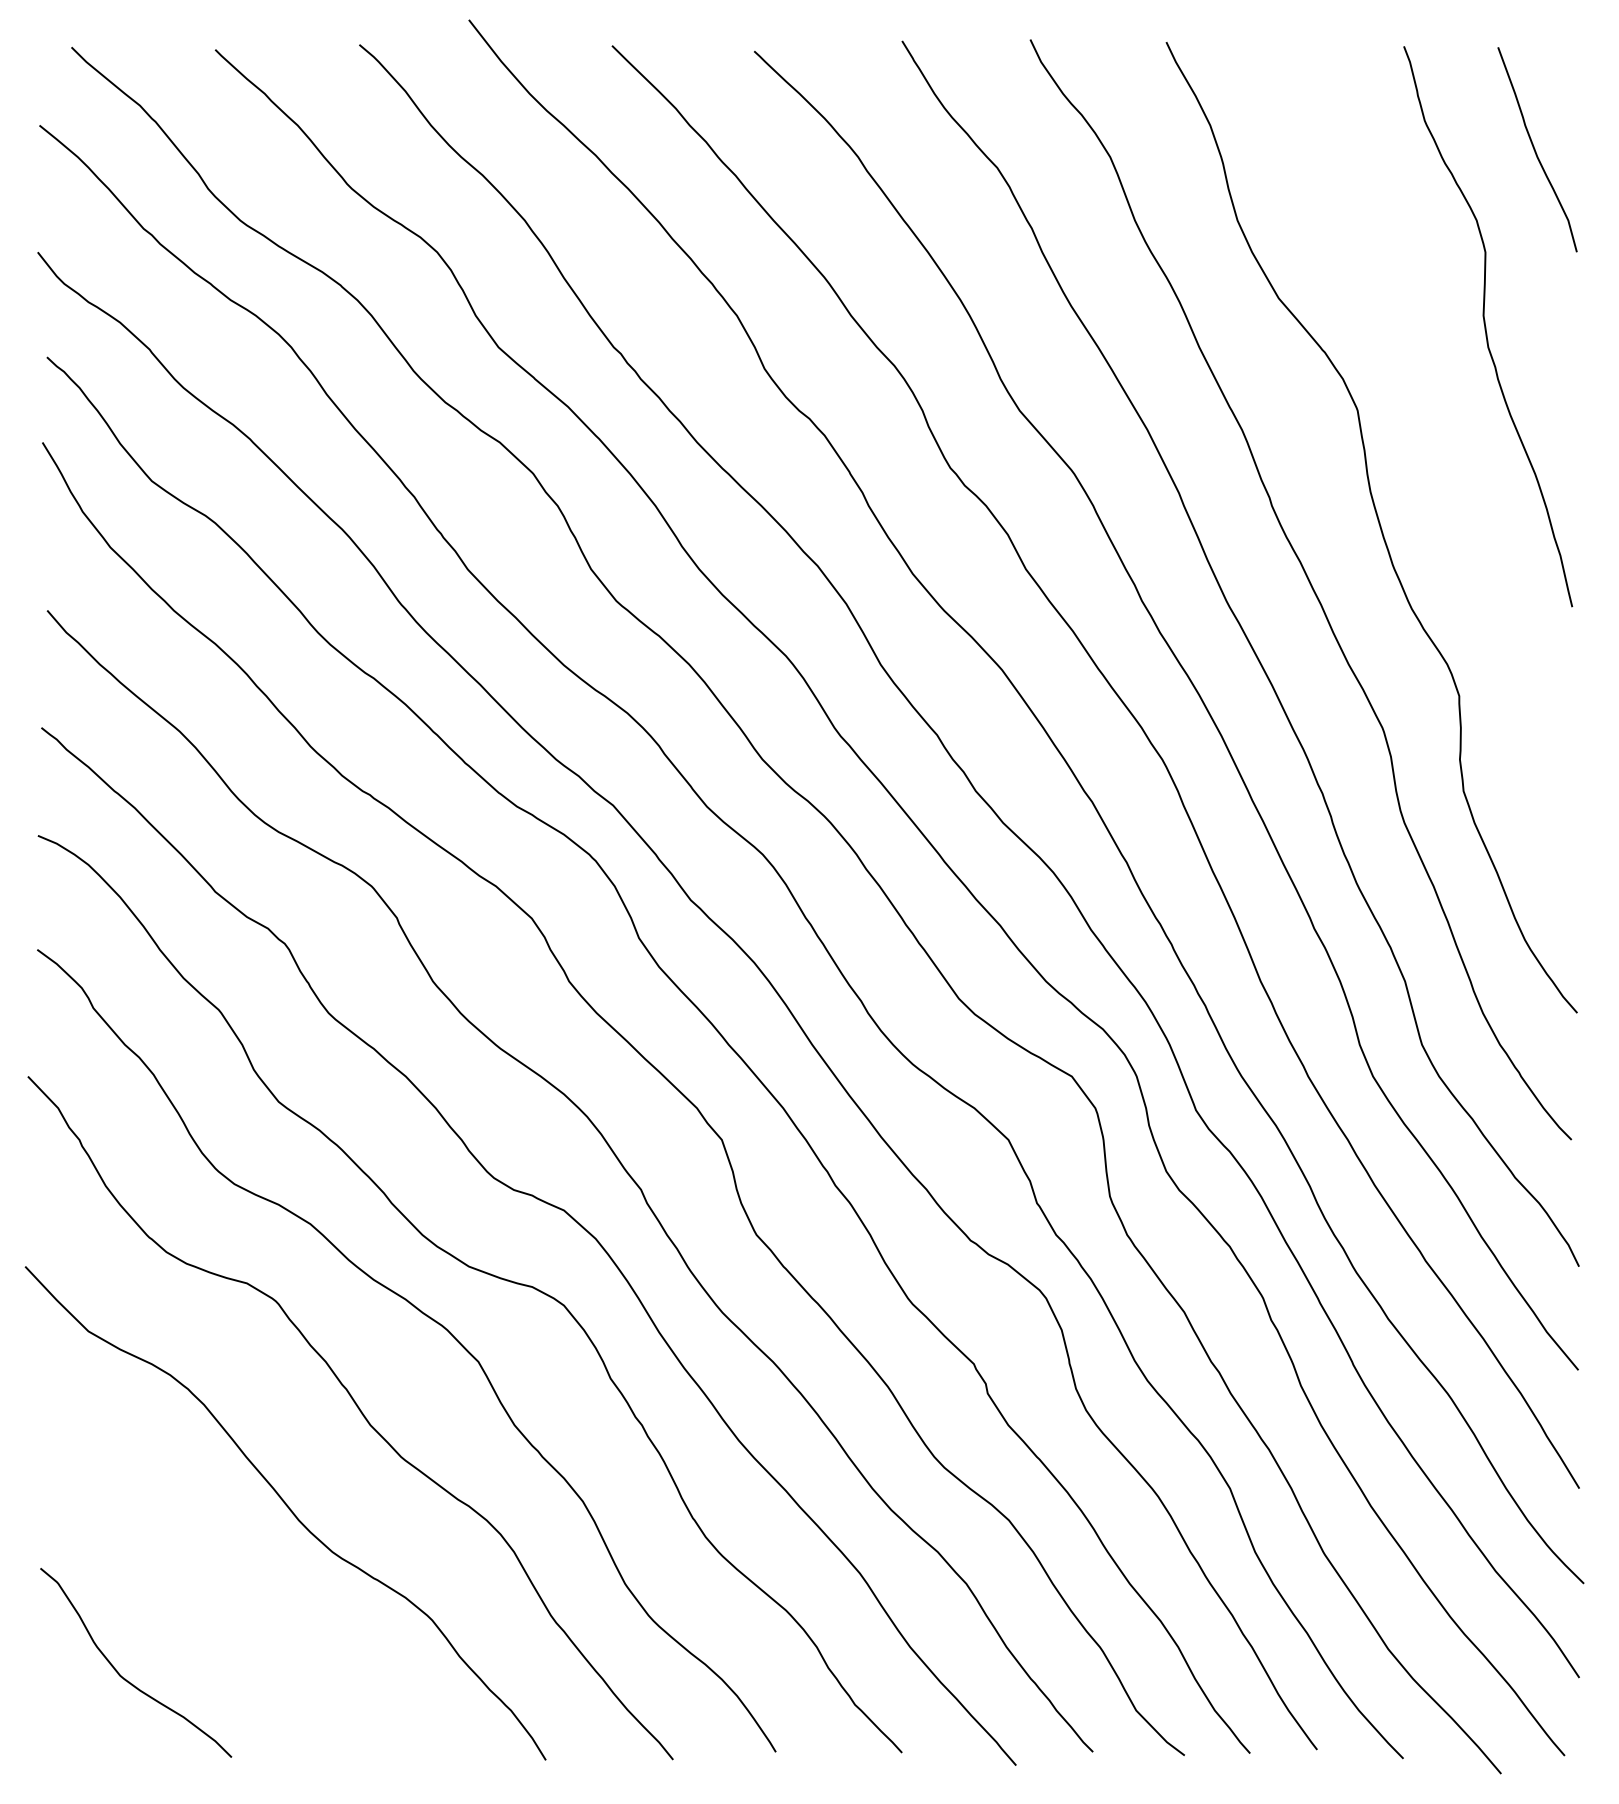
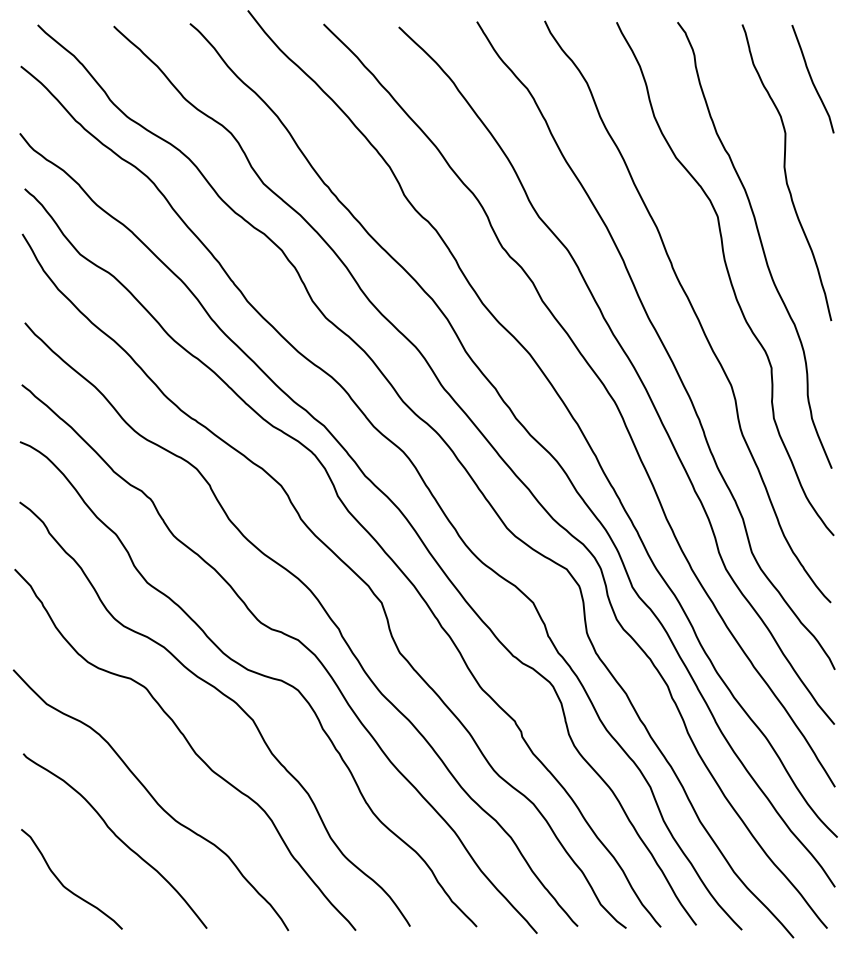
curve: (1438, 462) -> (760, 244), added
curve: (220, 1583) -> (116, 837), added

